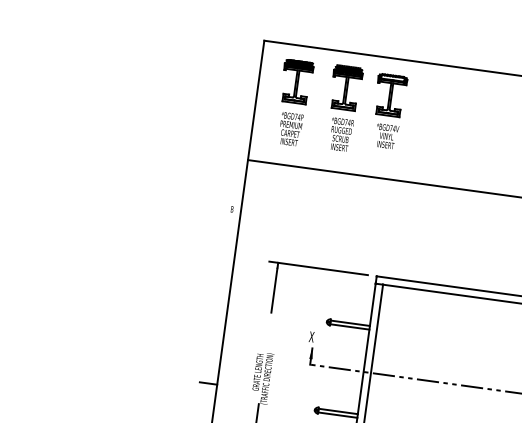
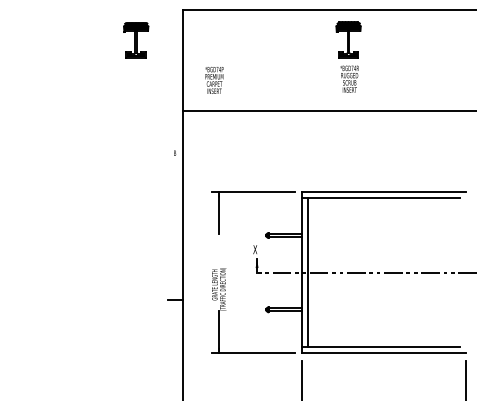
part: (297, 81) -> (136, 40), moved
part: (343, 107) -> (348, 56), moved
part: (388, 111) -> (293, 54), removed

